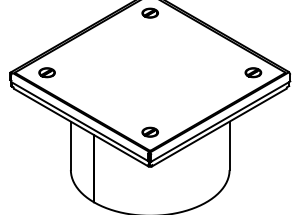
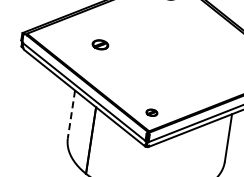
part: (46, 72) -> (99, 44), moved
part: (149, 131) -> (151, 112), size x0.7
line: (70, 146) -> (71, 115), solid -> dashed

